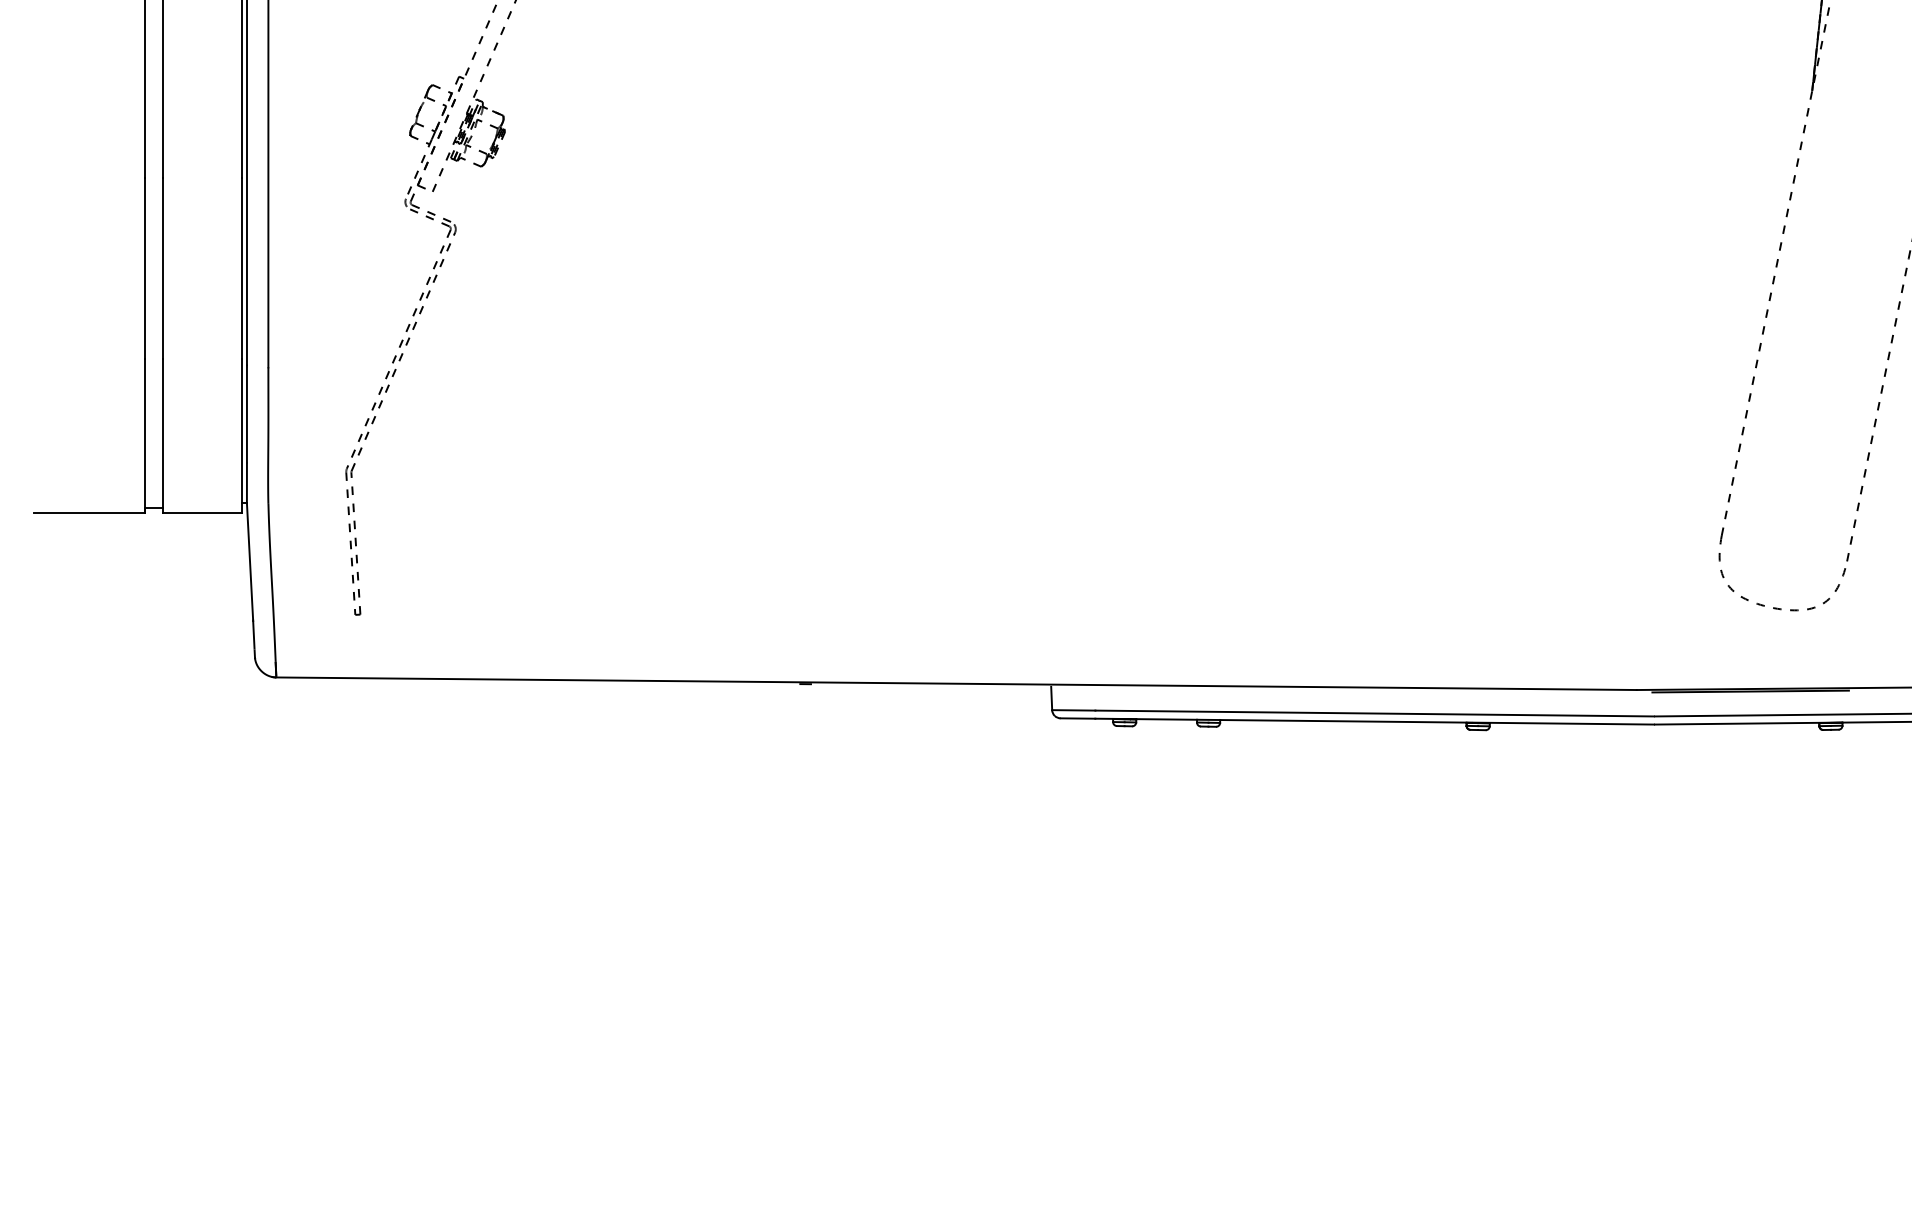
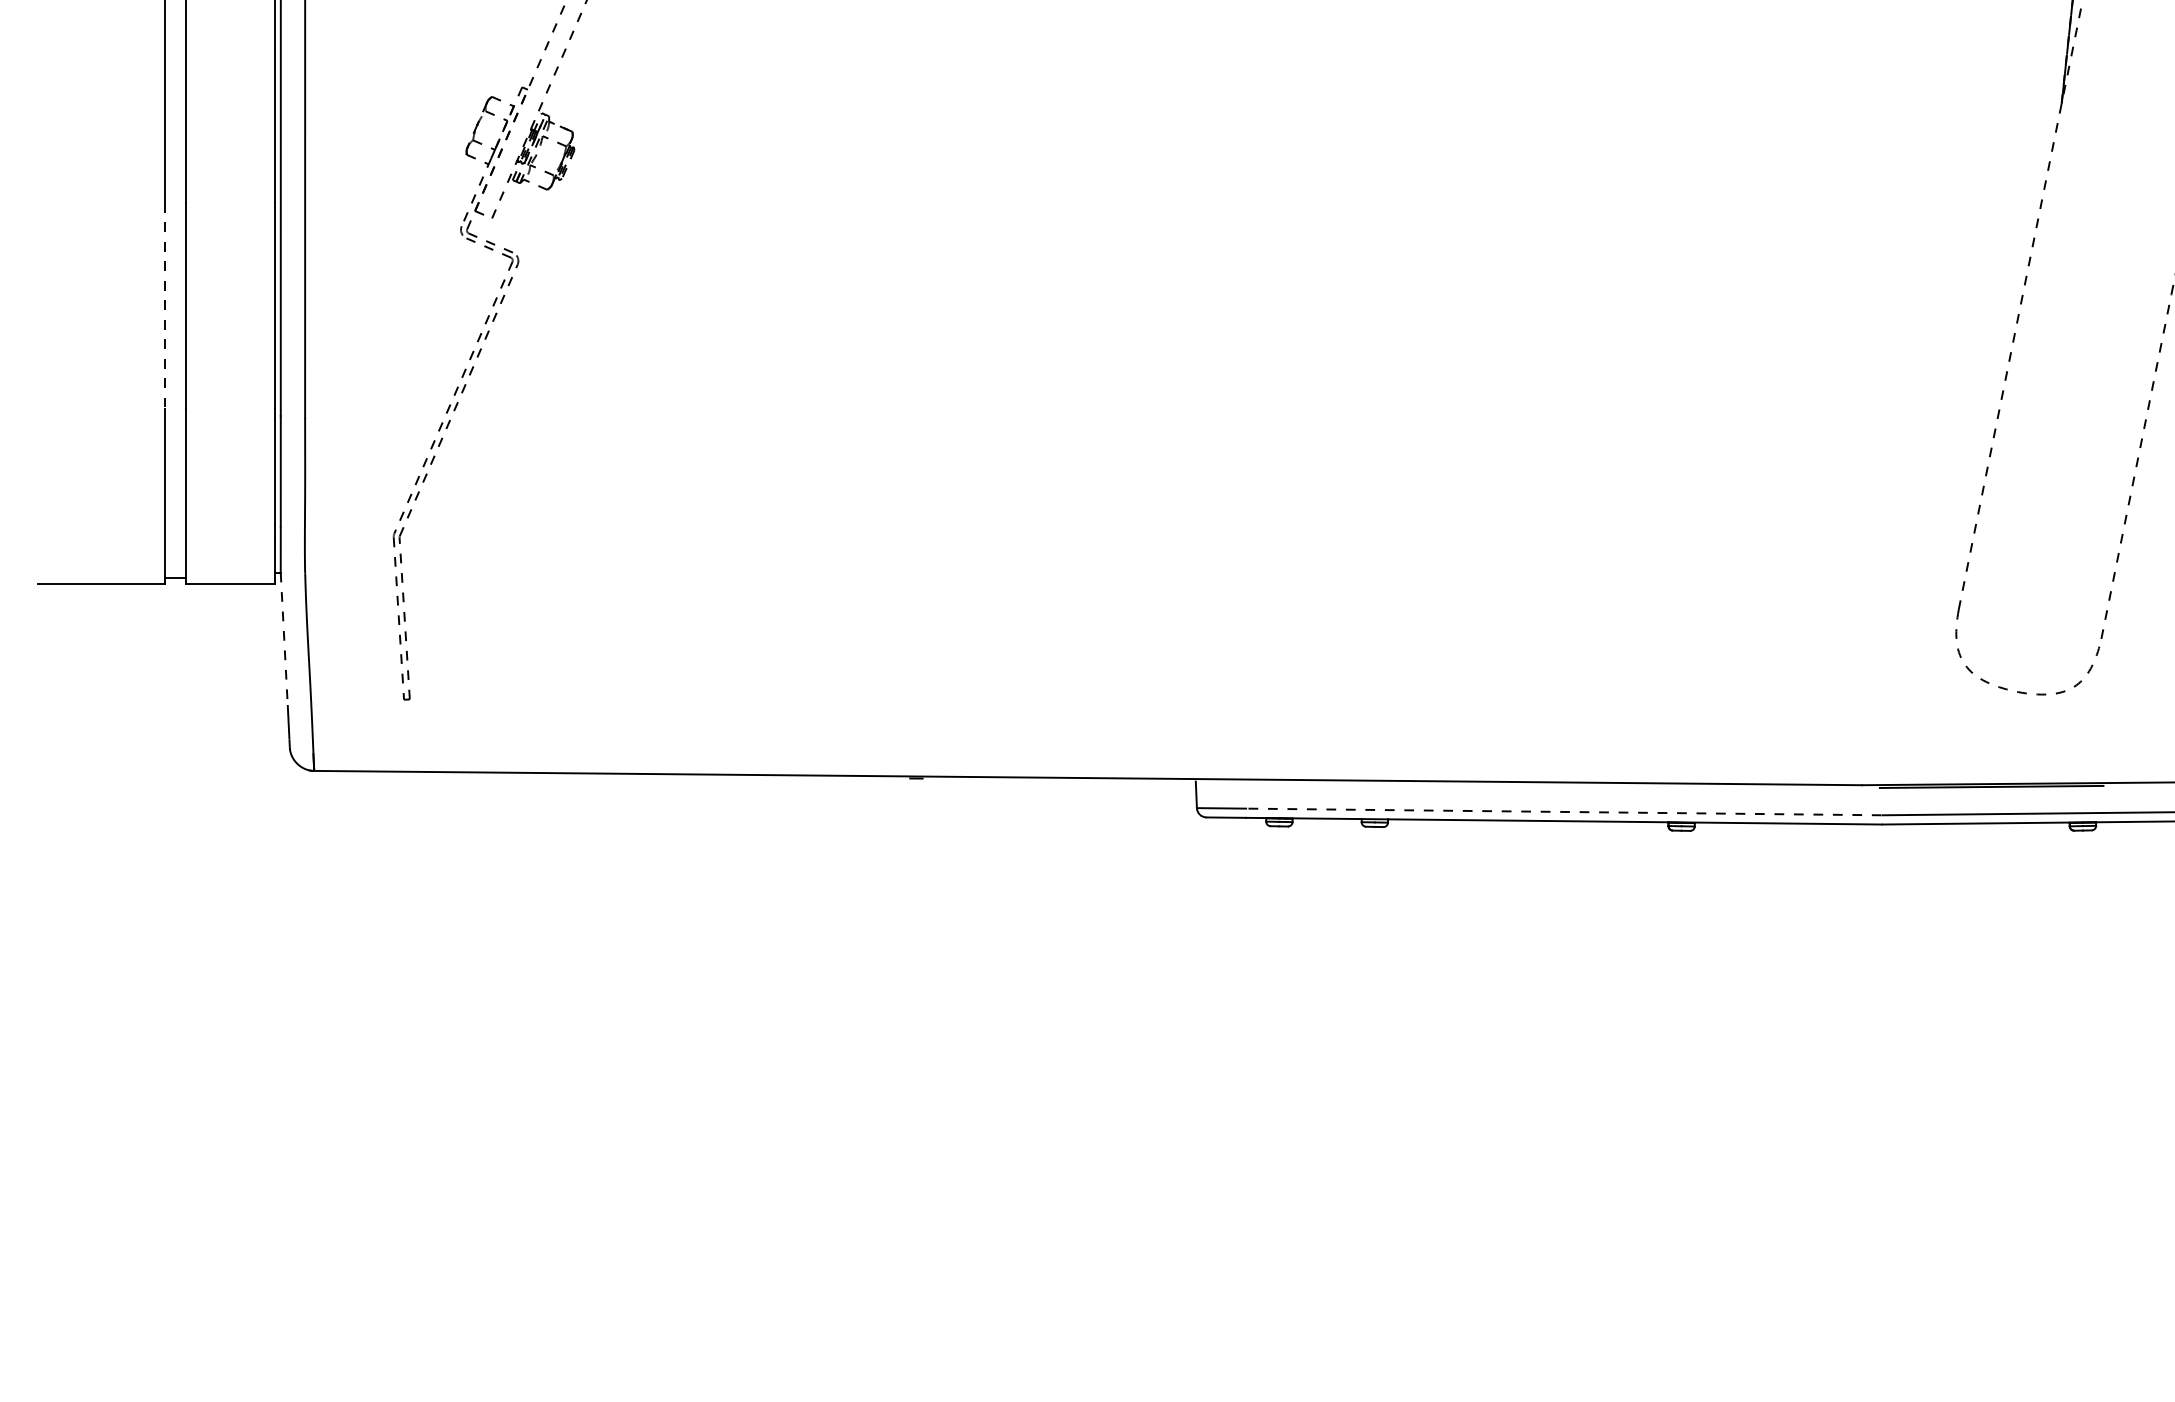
line: (145, 268) -> (165, 305), solid -> dashed
line: (250, 562) -> (284, 640), solid -> dashed
line: (1374, 713) -> (1563, 811), solid -> dashed

